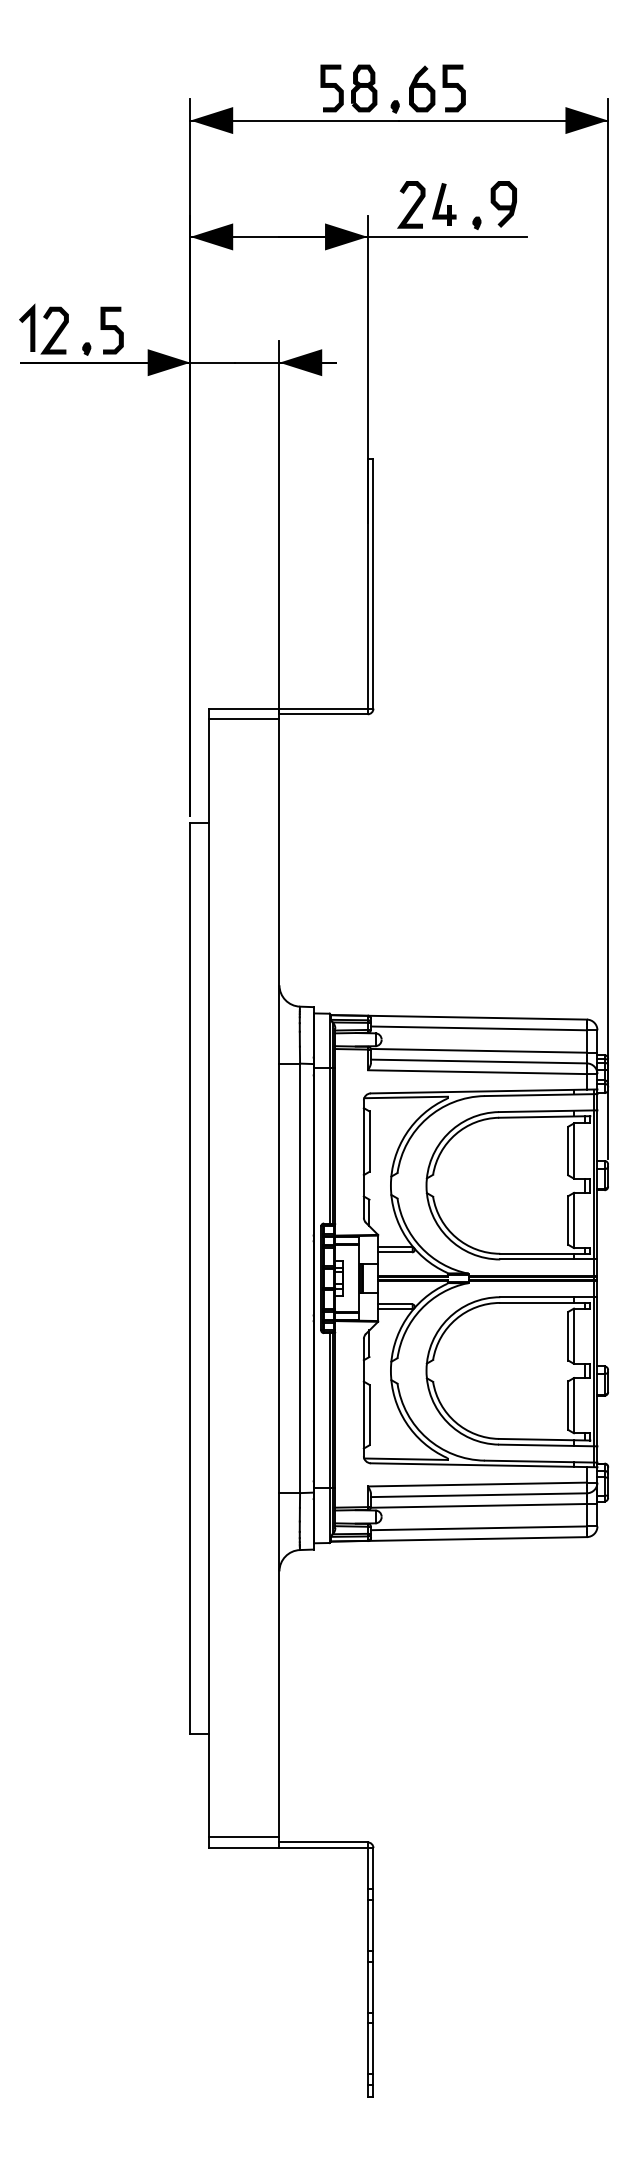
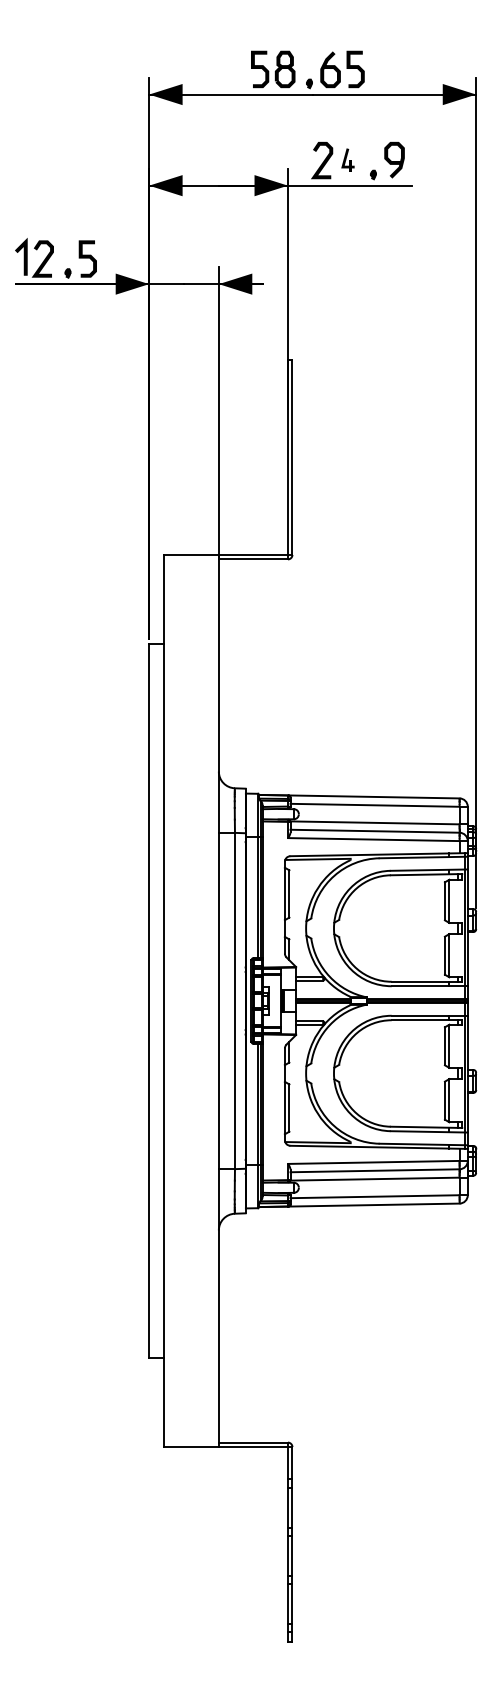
part: (443, 203) -> (347, 159), size x0.7
line: (243, 719) -> (190, 563), removed
line: (243, 1837) -> (190, 1438), removed

